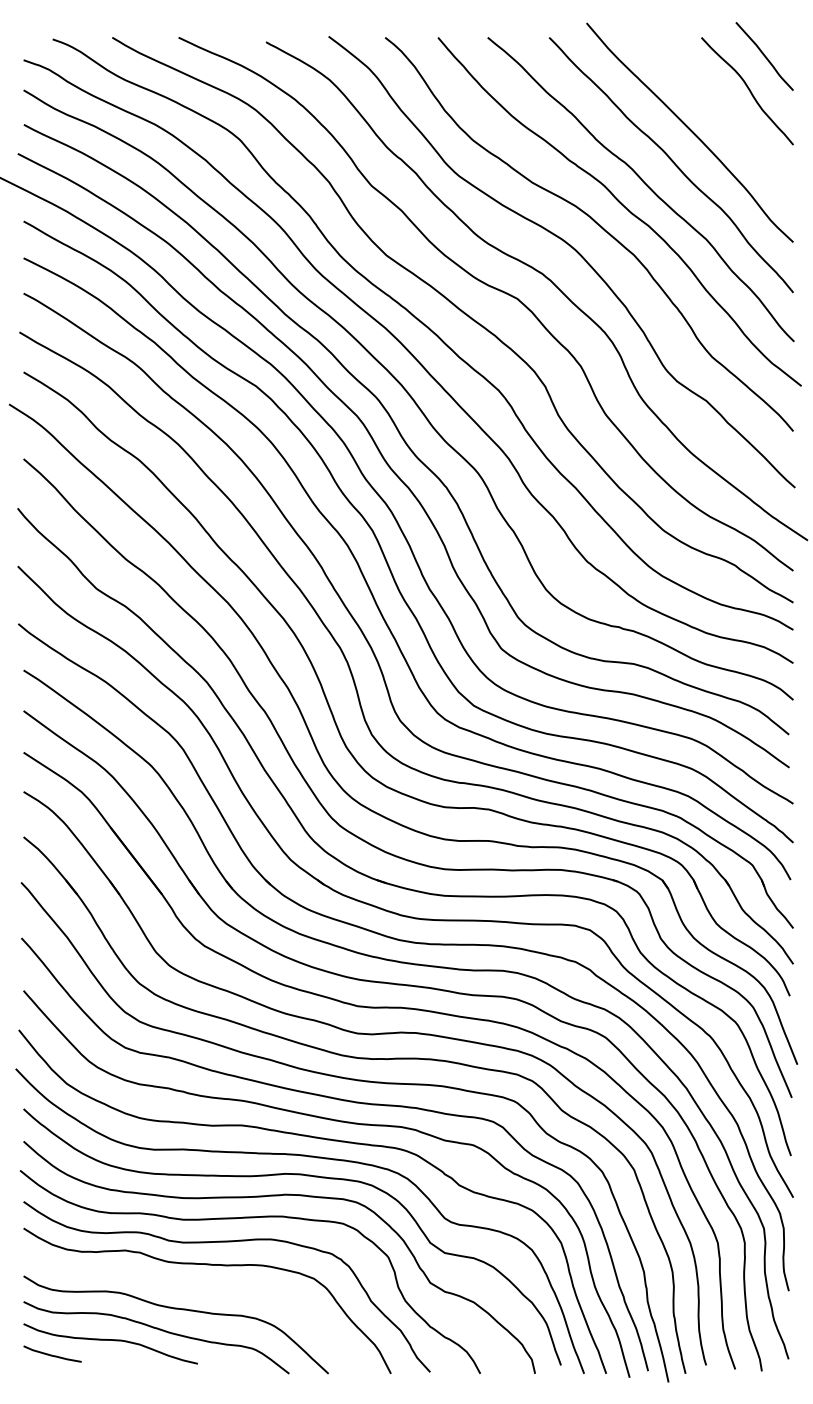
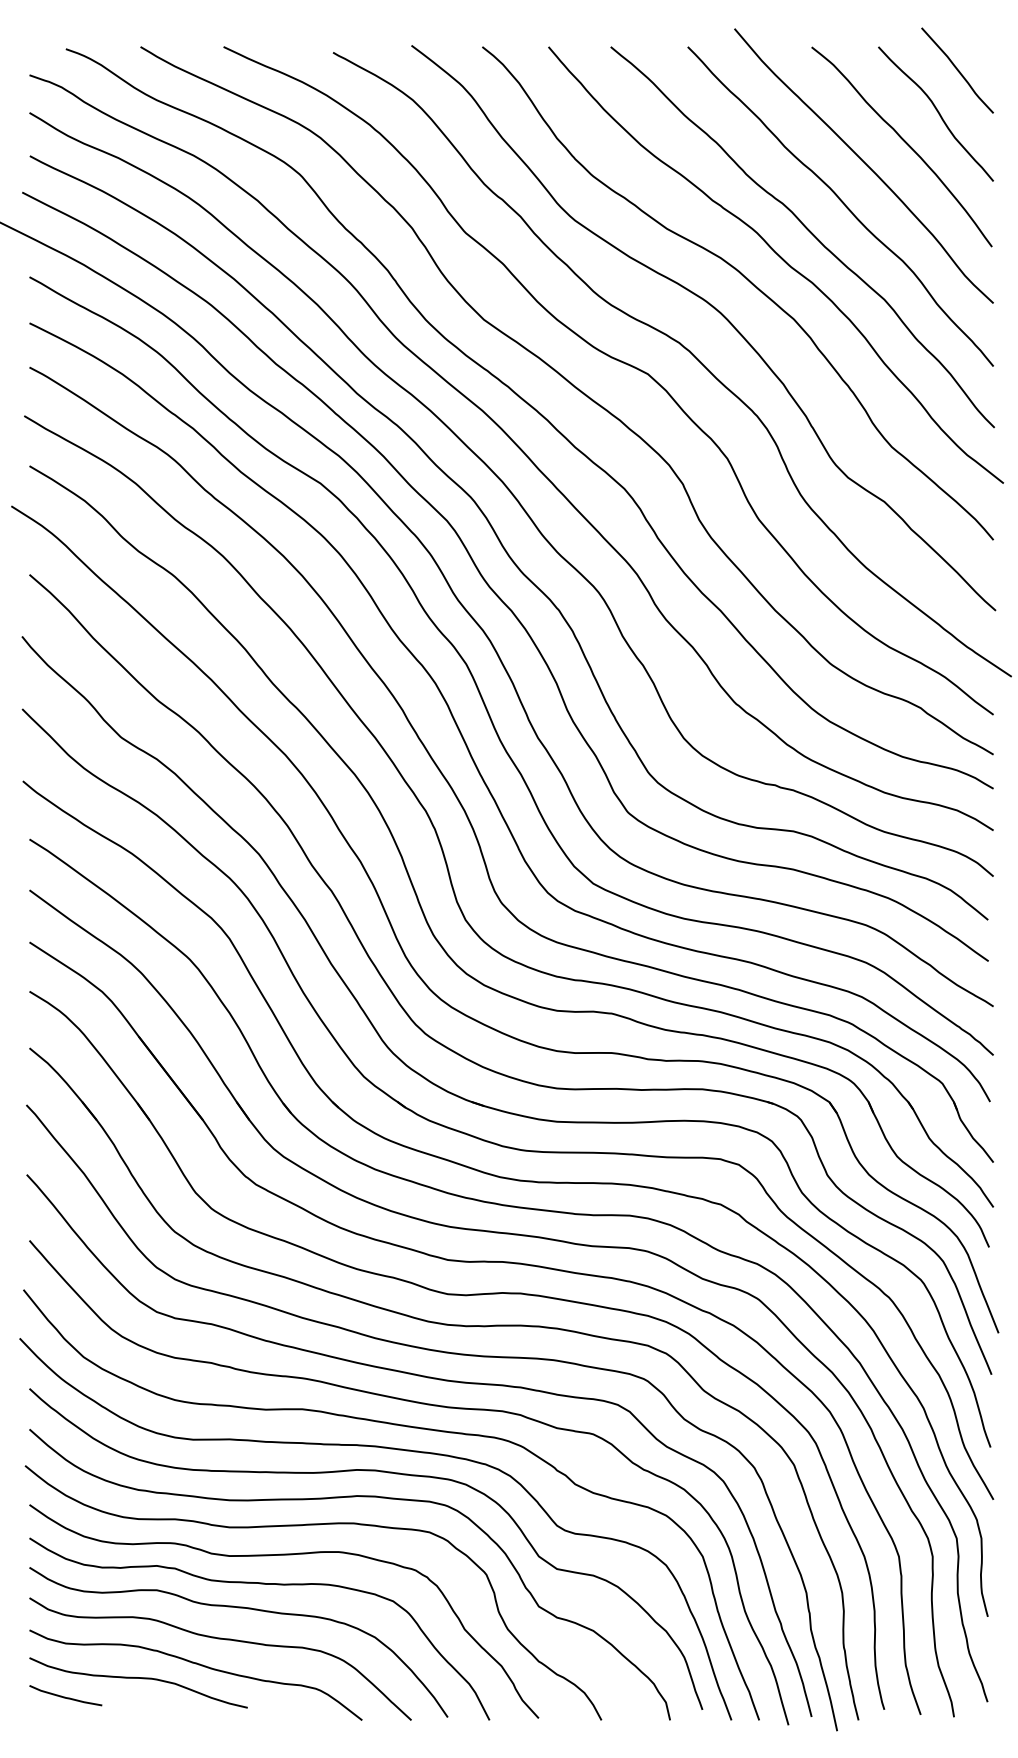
curve: (722, 113) -> (904, 142), added
curve: (190, 1284) -> (238, 1608), added

